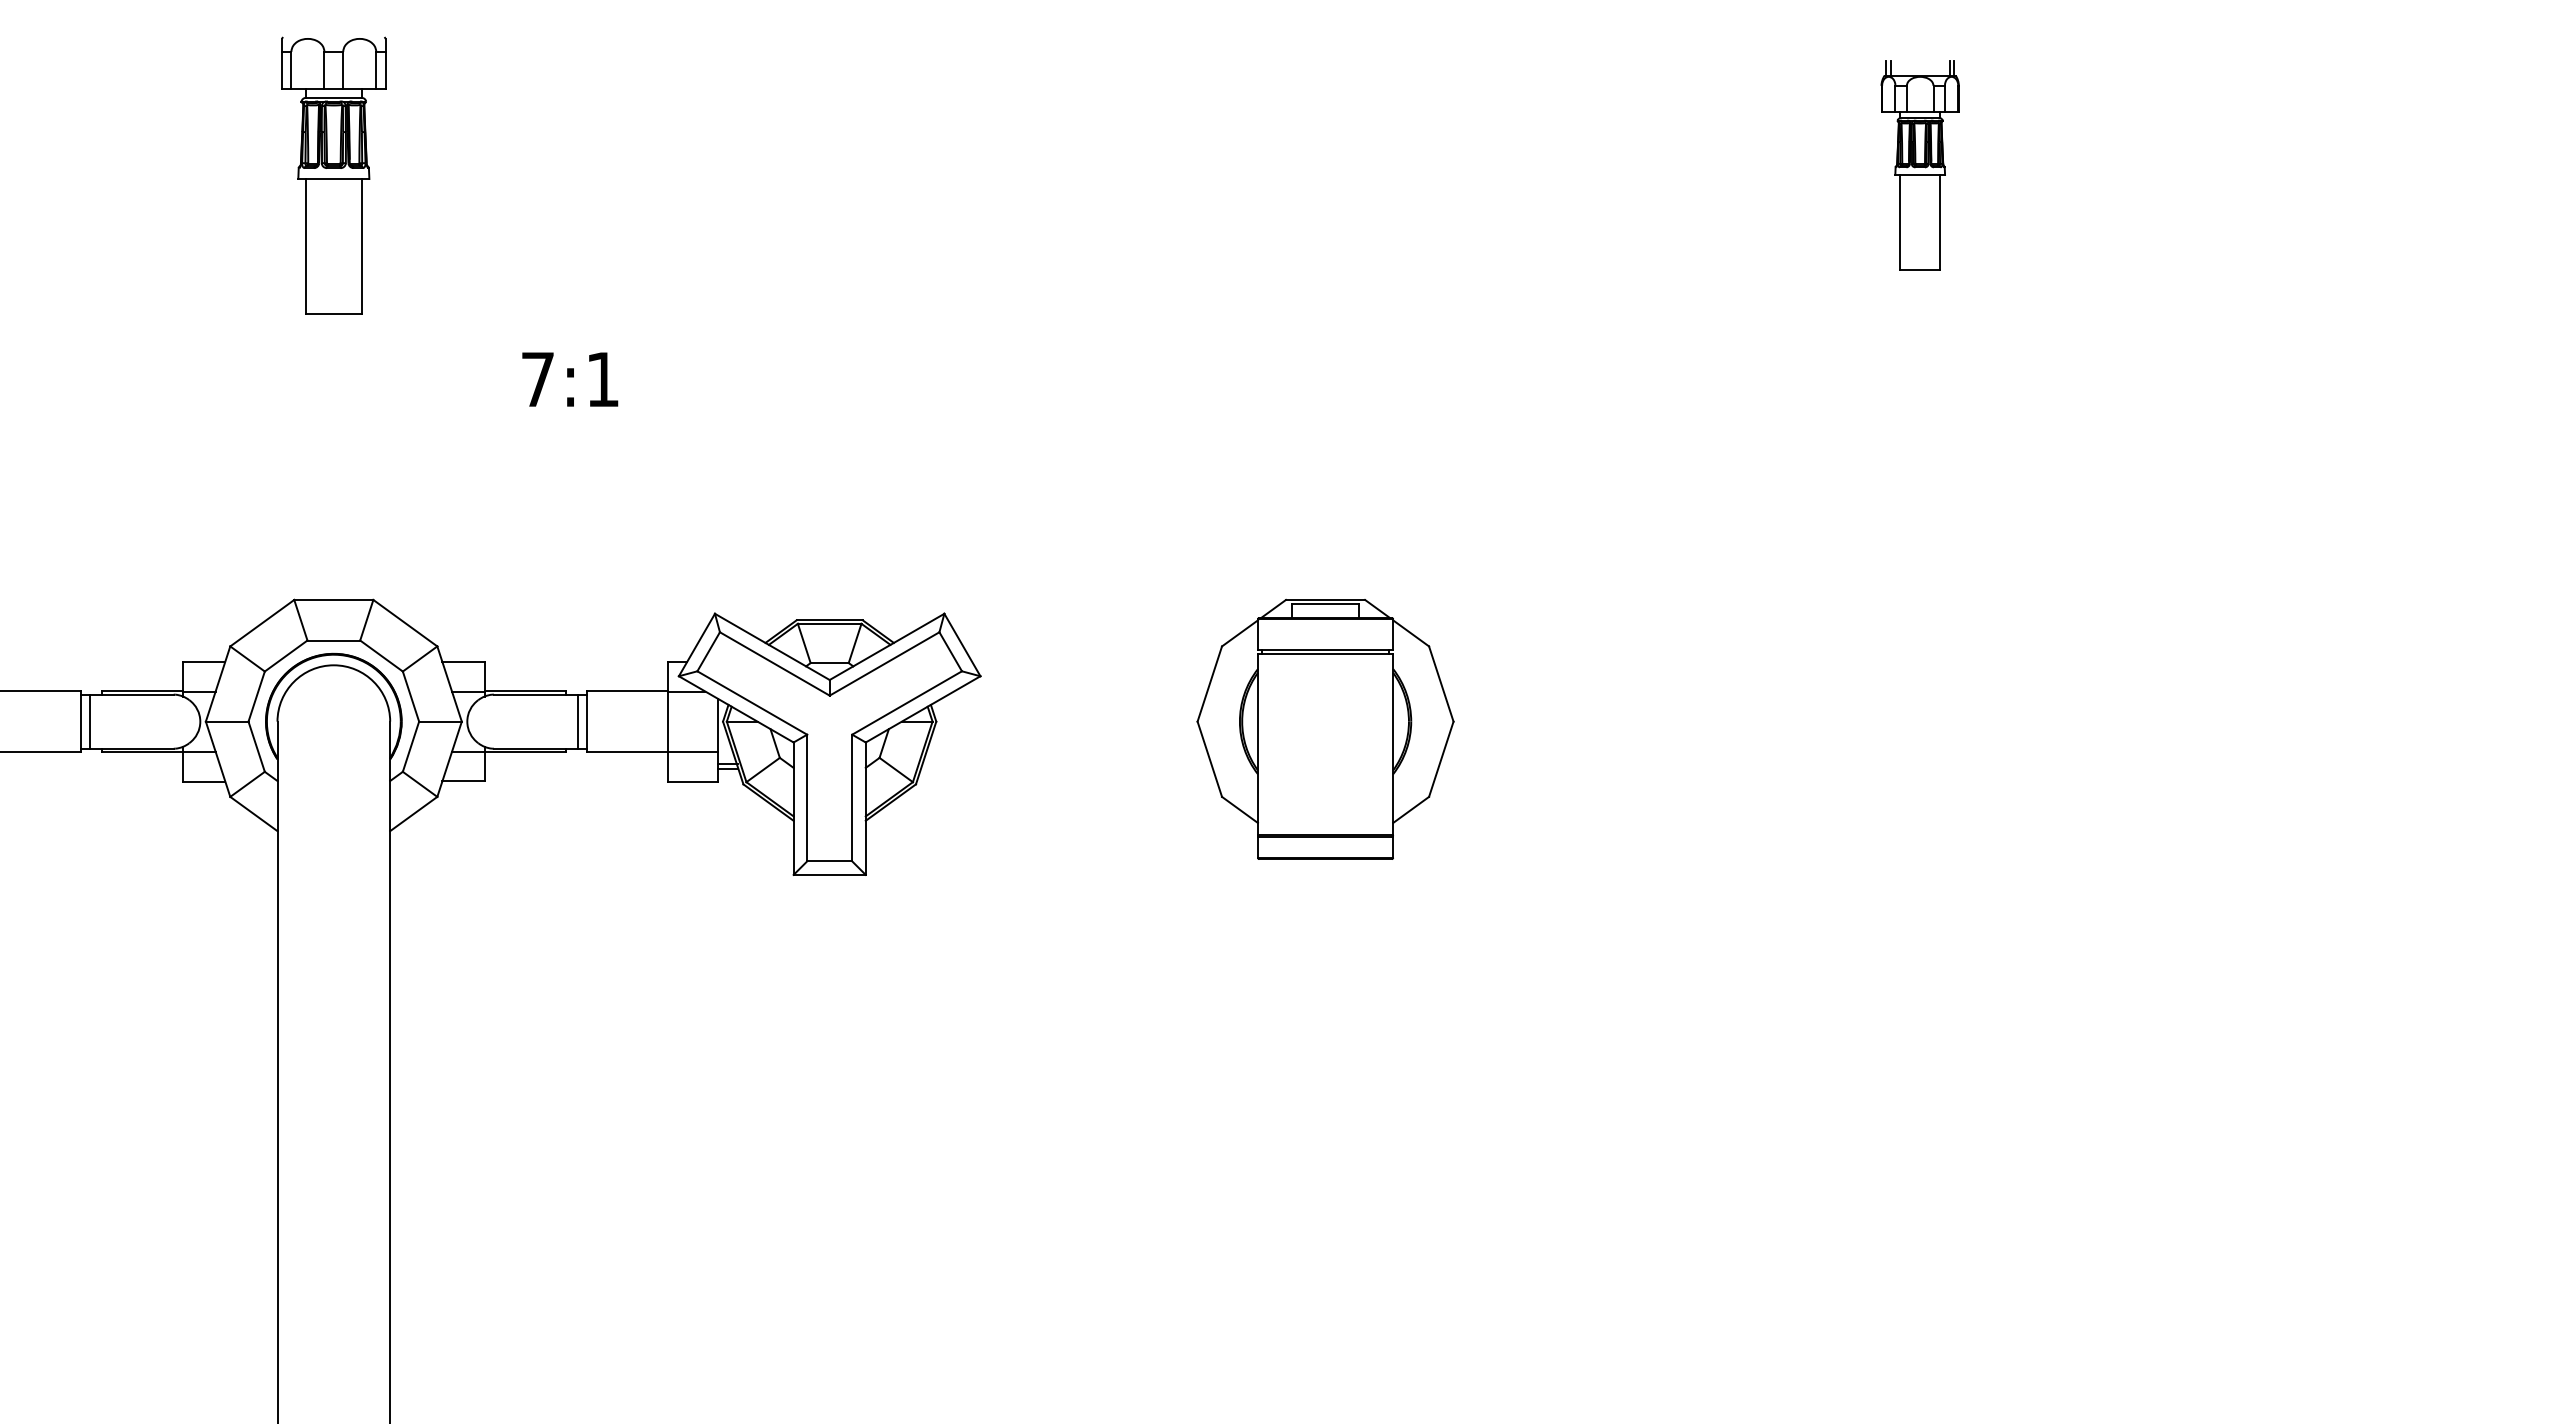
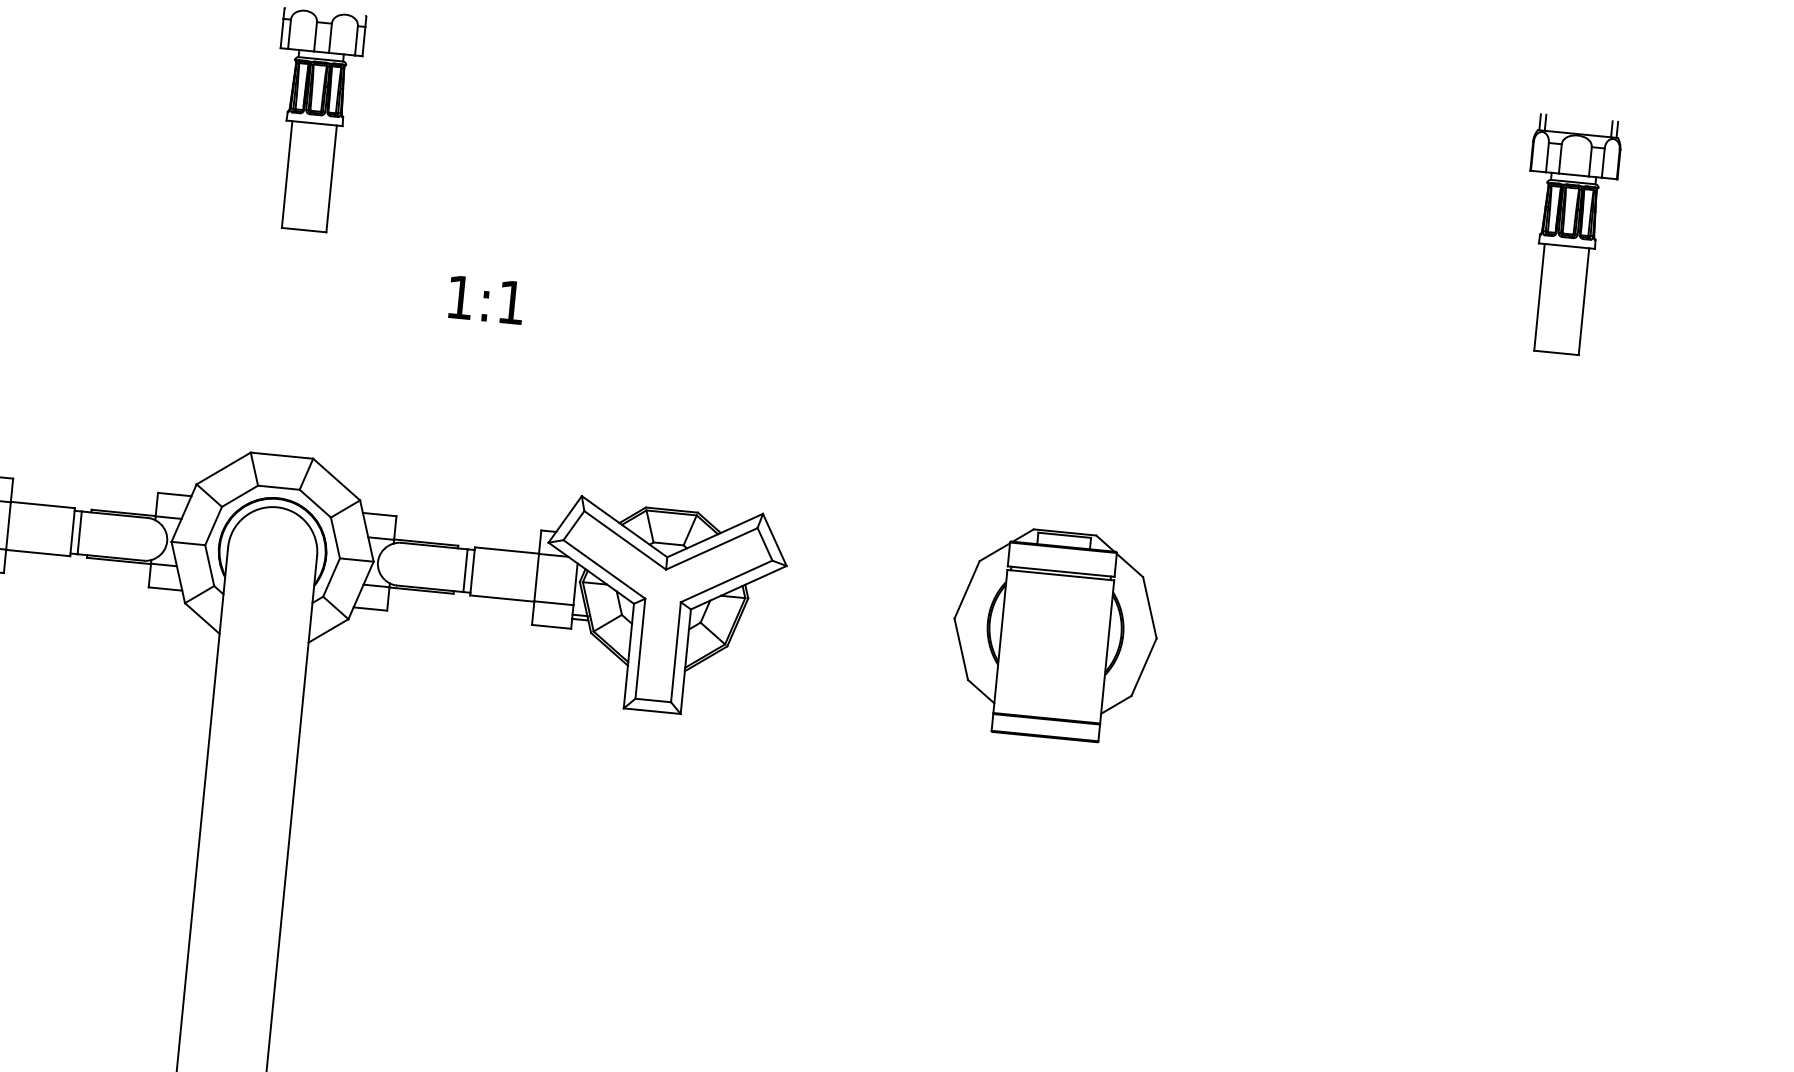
part: (1920, 165) -> (1568, 235), size x1.43
text: (537, 379) -> (459, 297), 7:1 -> 1:1

